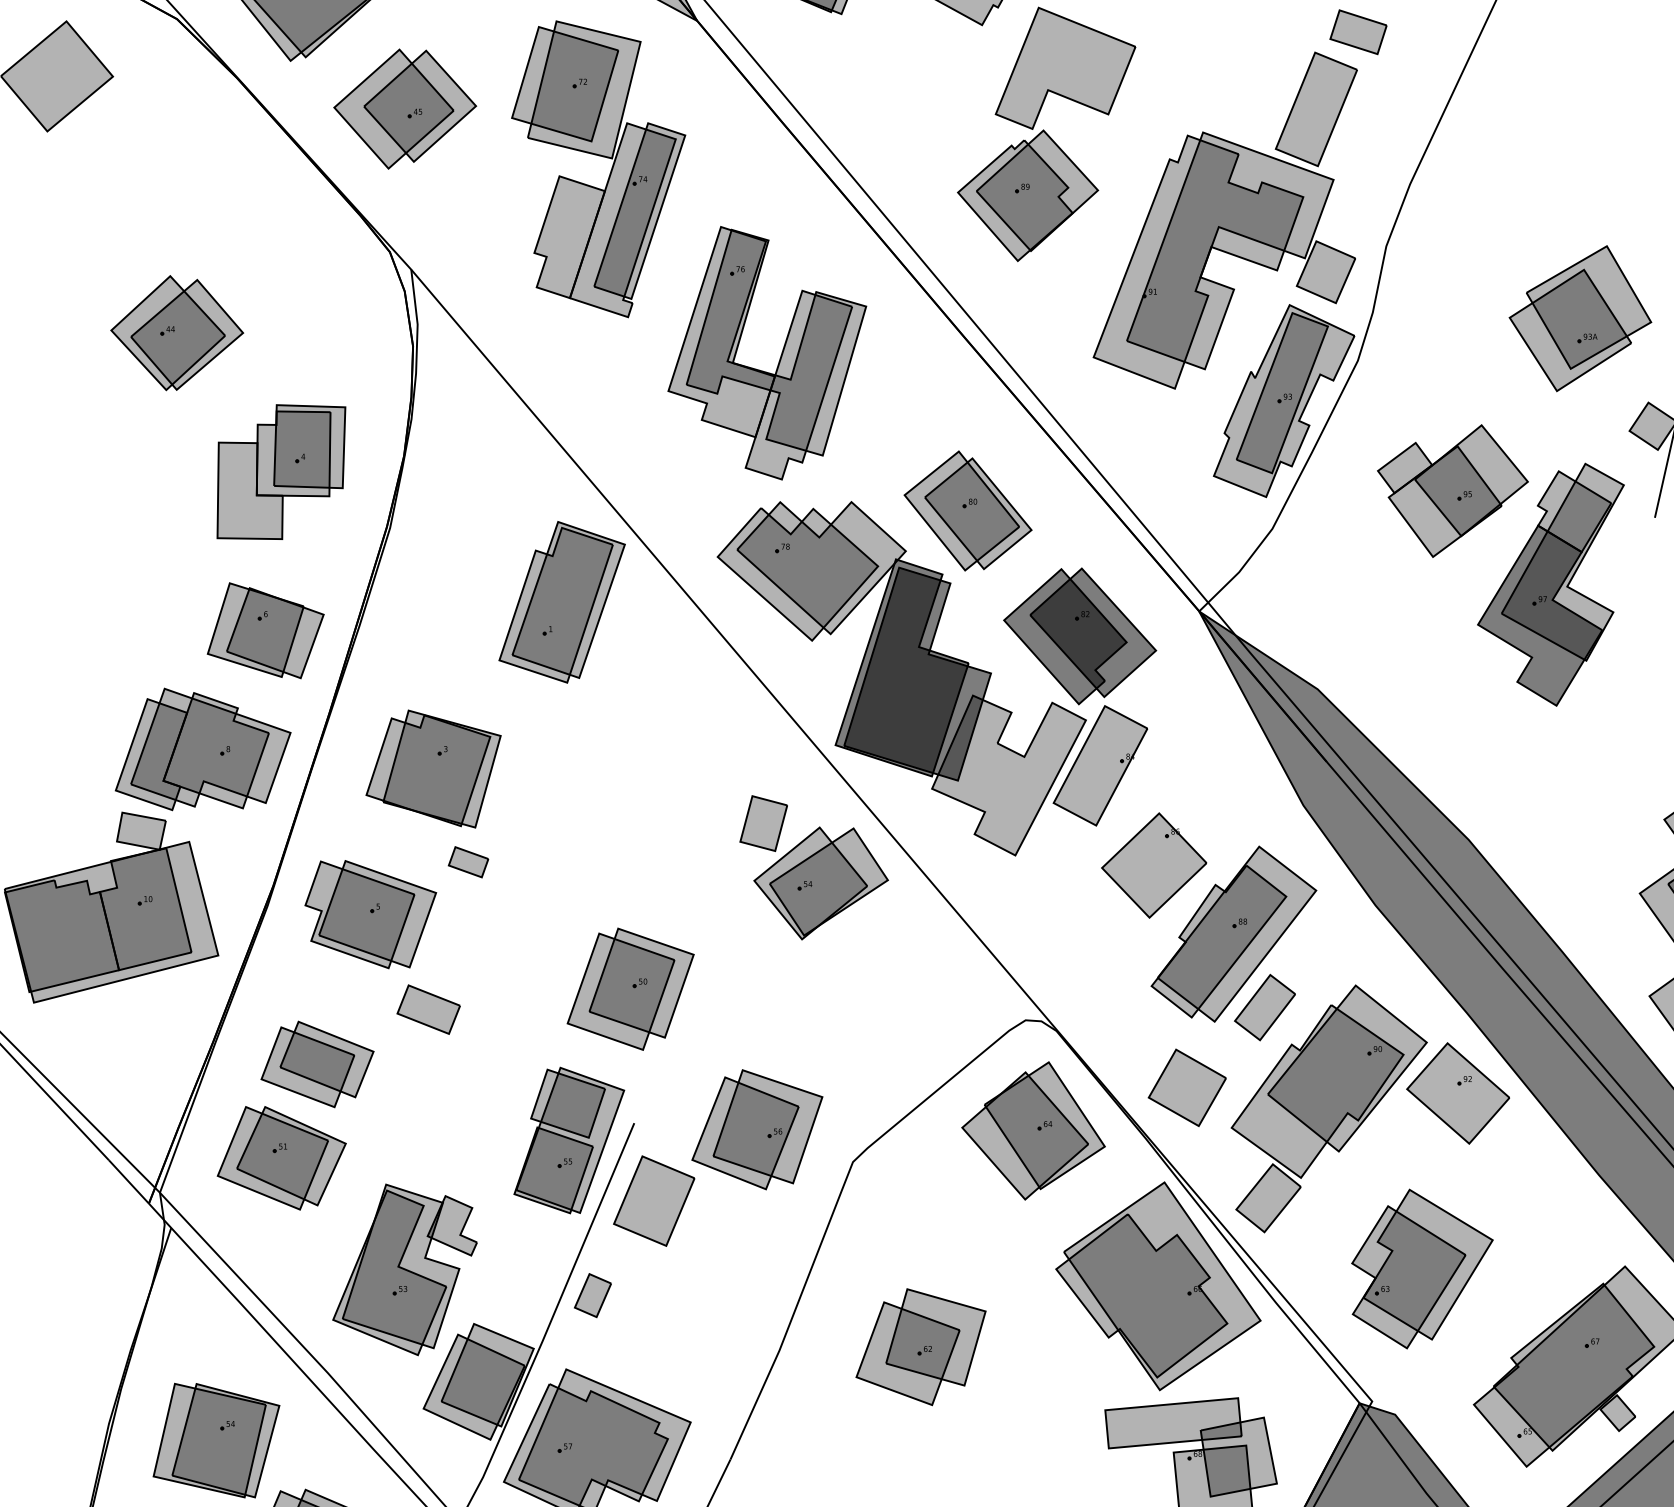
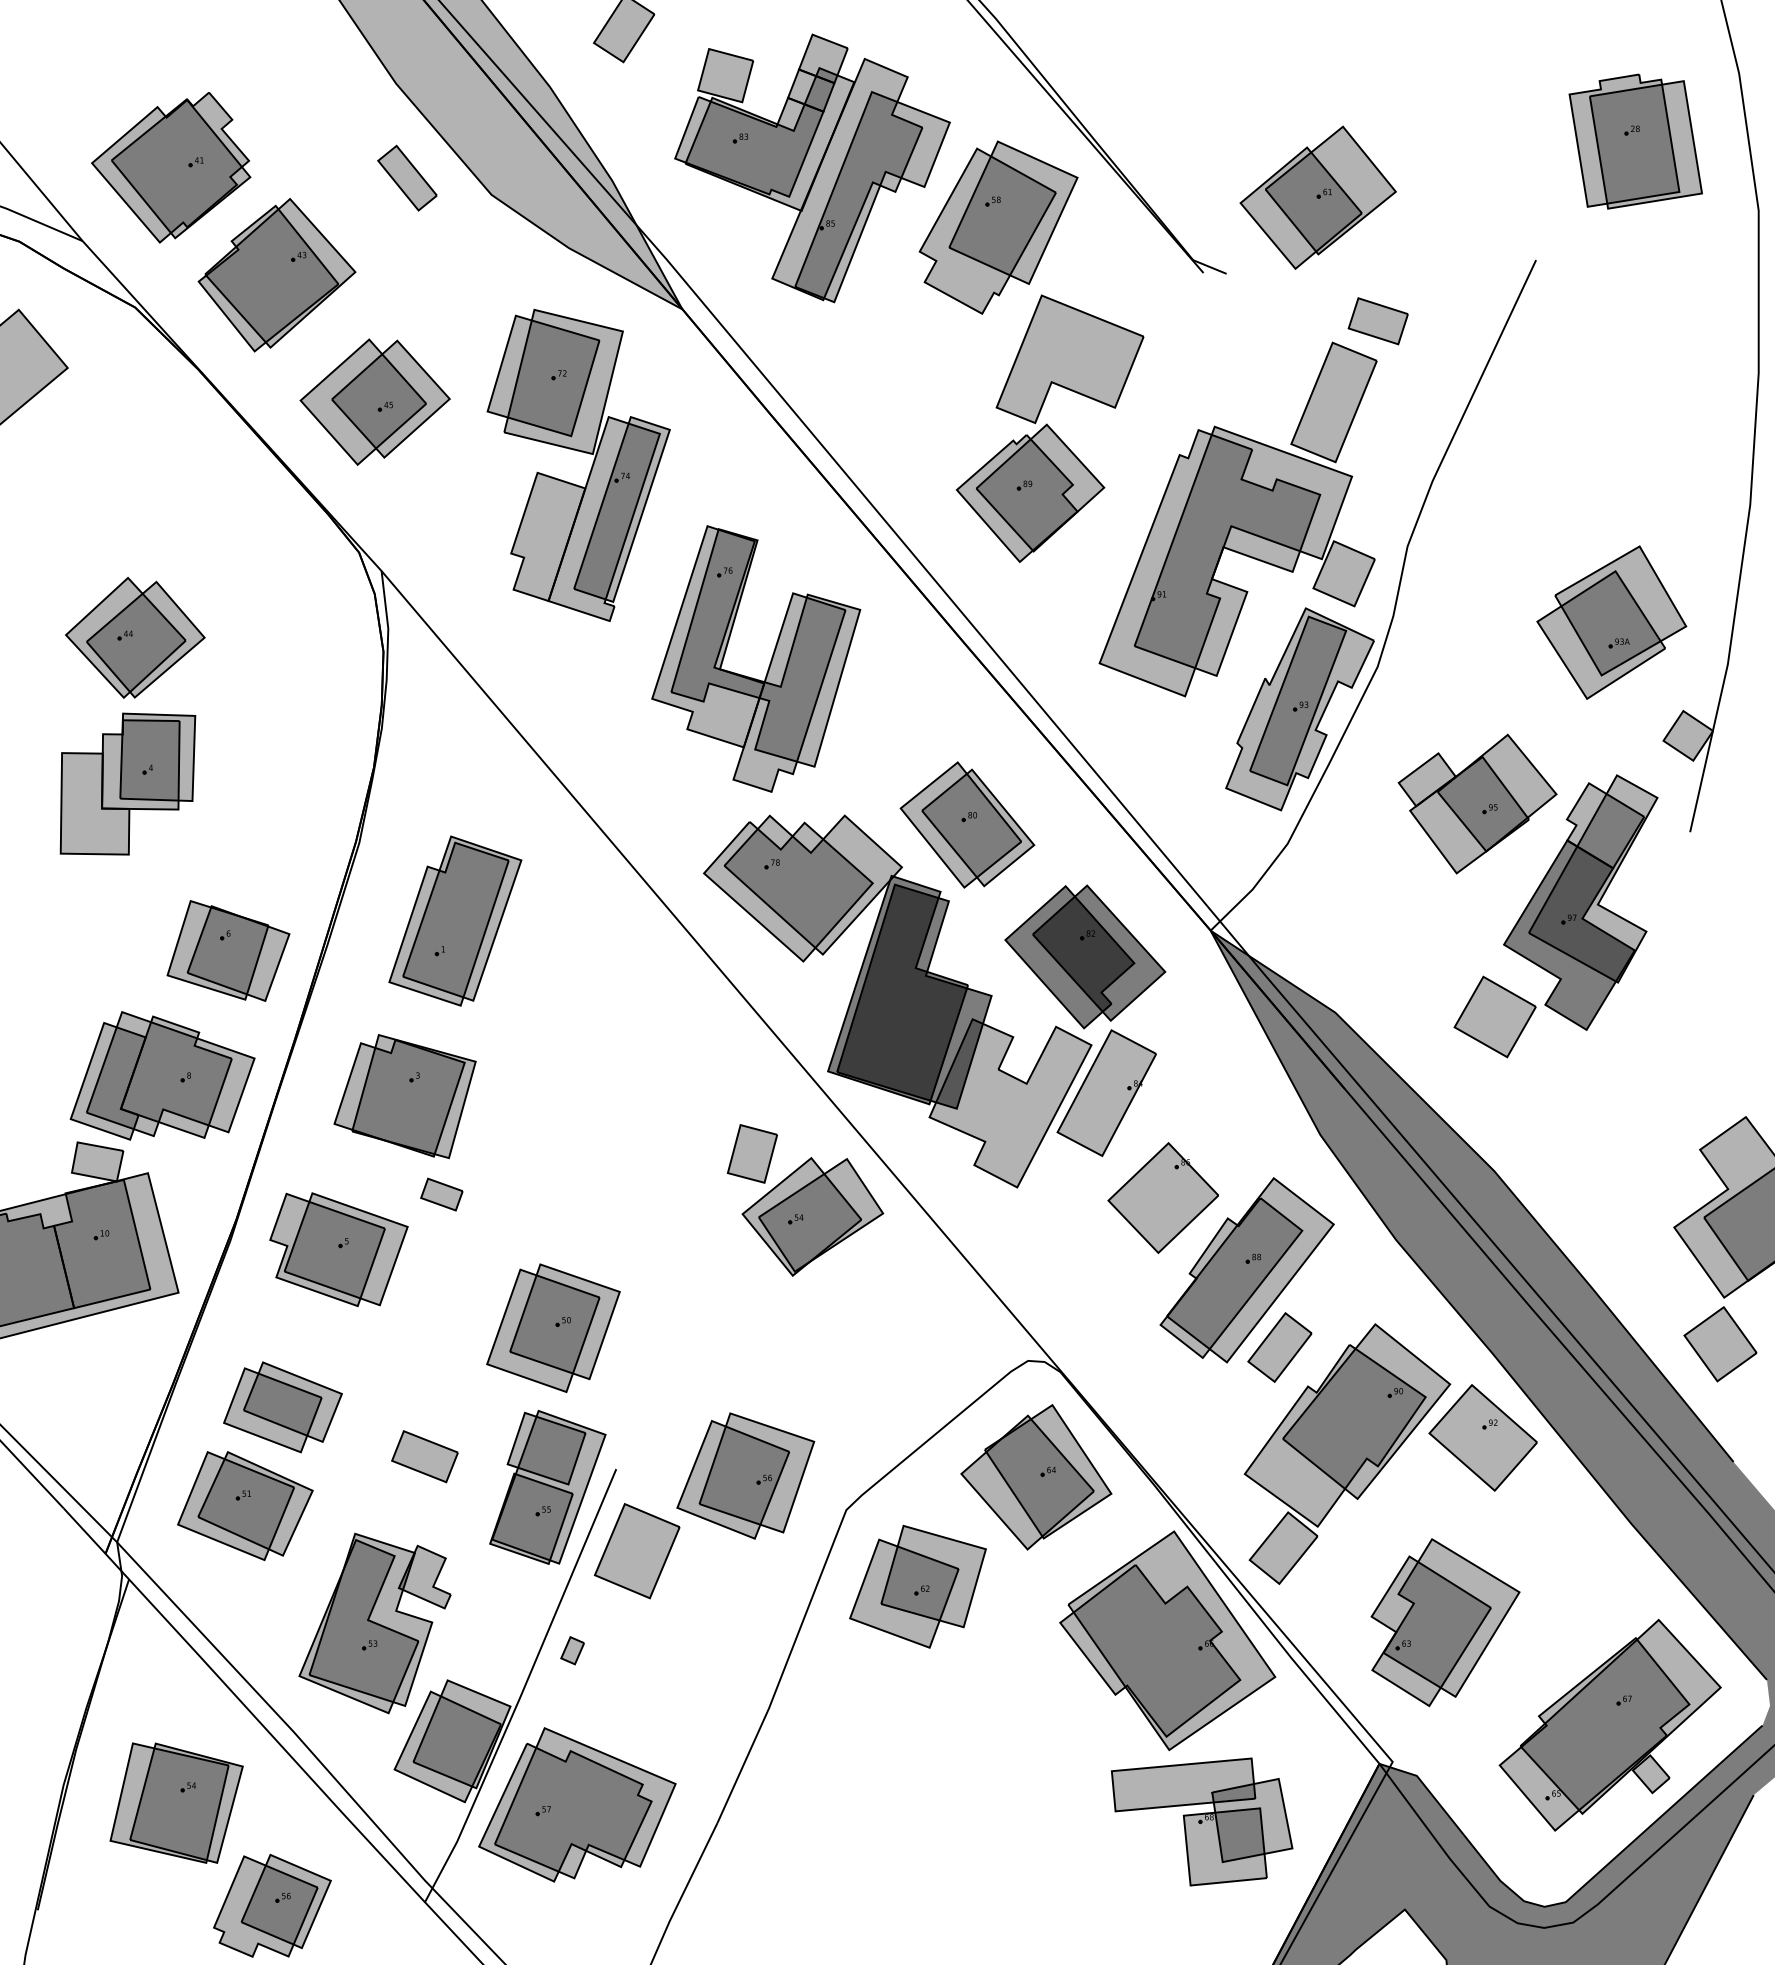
part: (280, 471) -> (127, 783), moved
part: (562, 601) -> (455, 920), moved
part: (630, 988) -> (553, 1327), moved
part: (428, 1009) -> (424, 1456), moved
part: (1186, 1087) -> (1494, 1016), moved
part: (592, 1295) -> (572, 1650), size x0.6
part: (920, 1346) -> (917, 1586), moved

